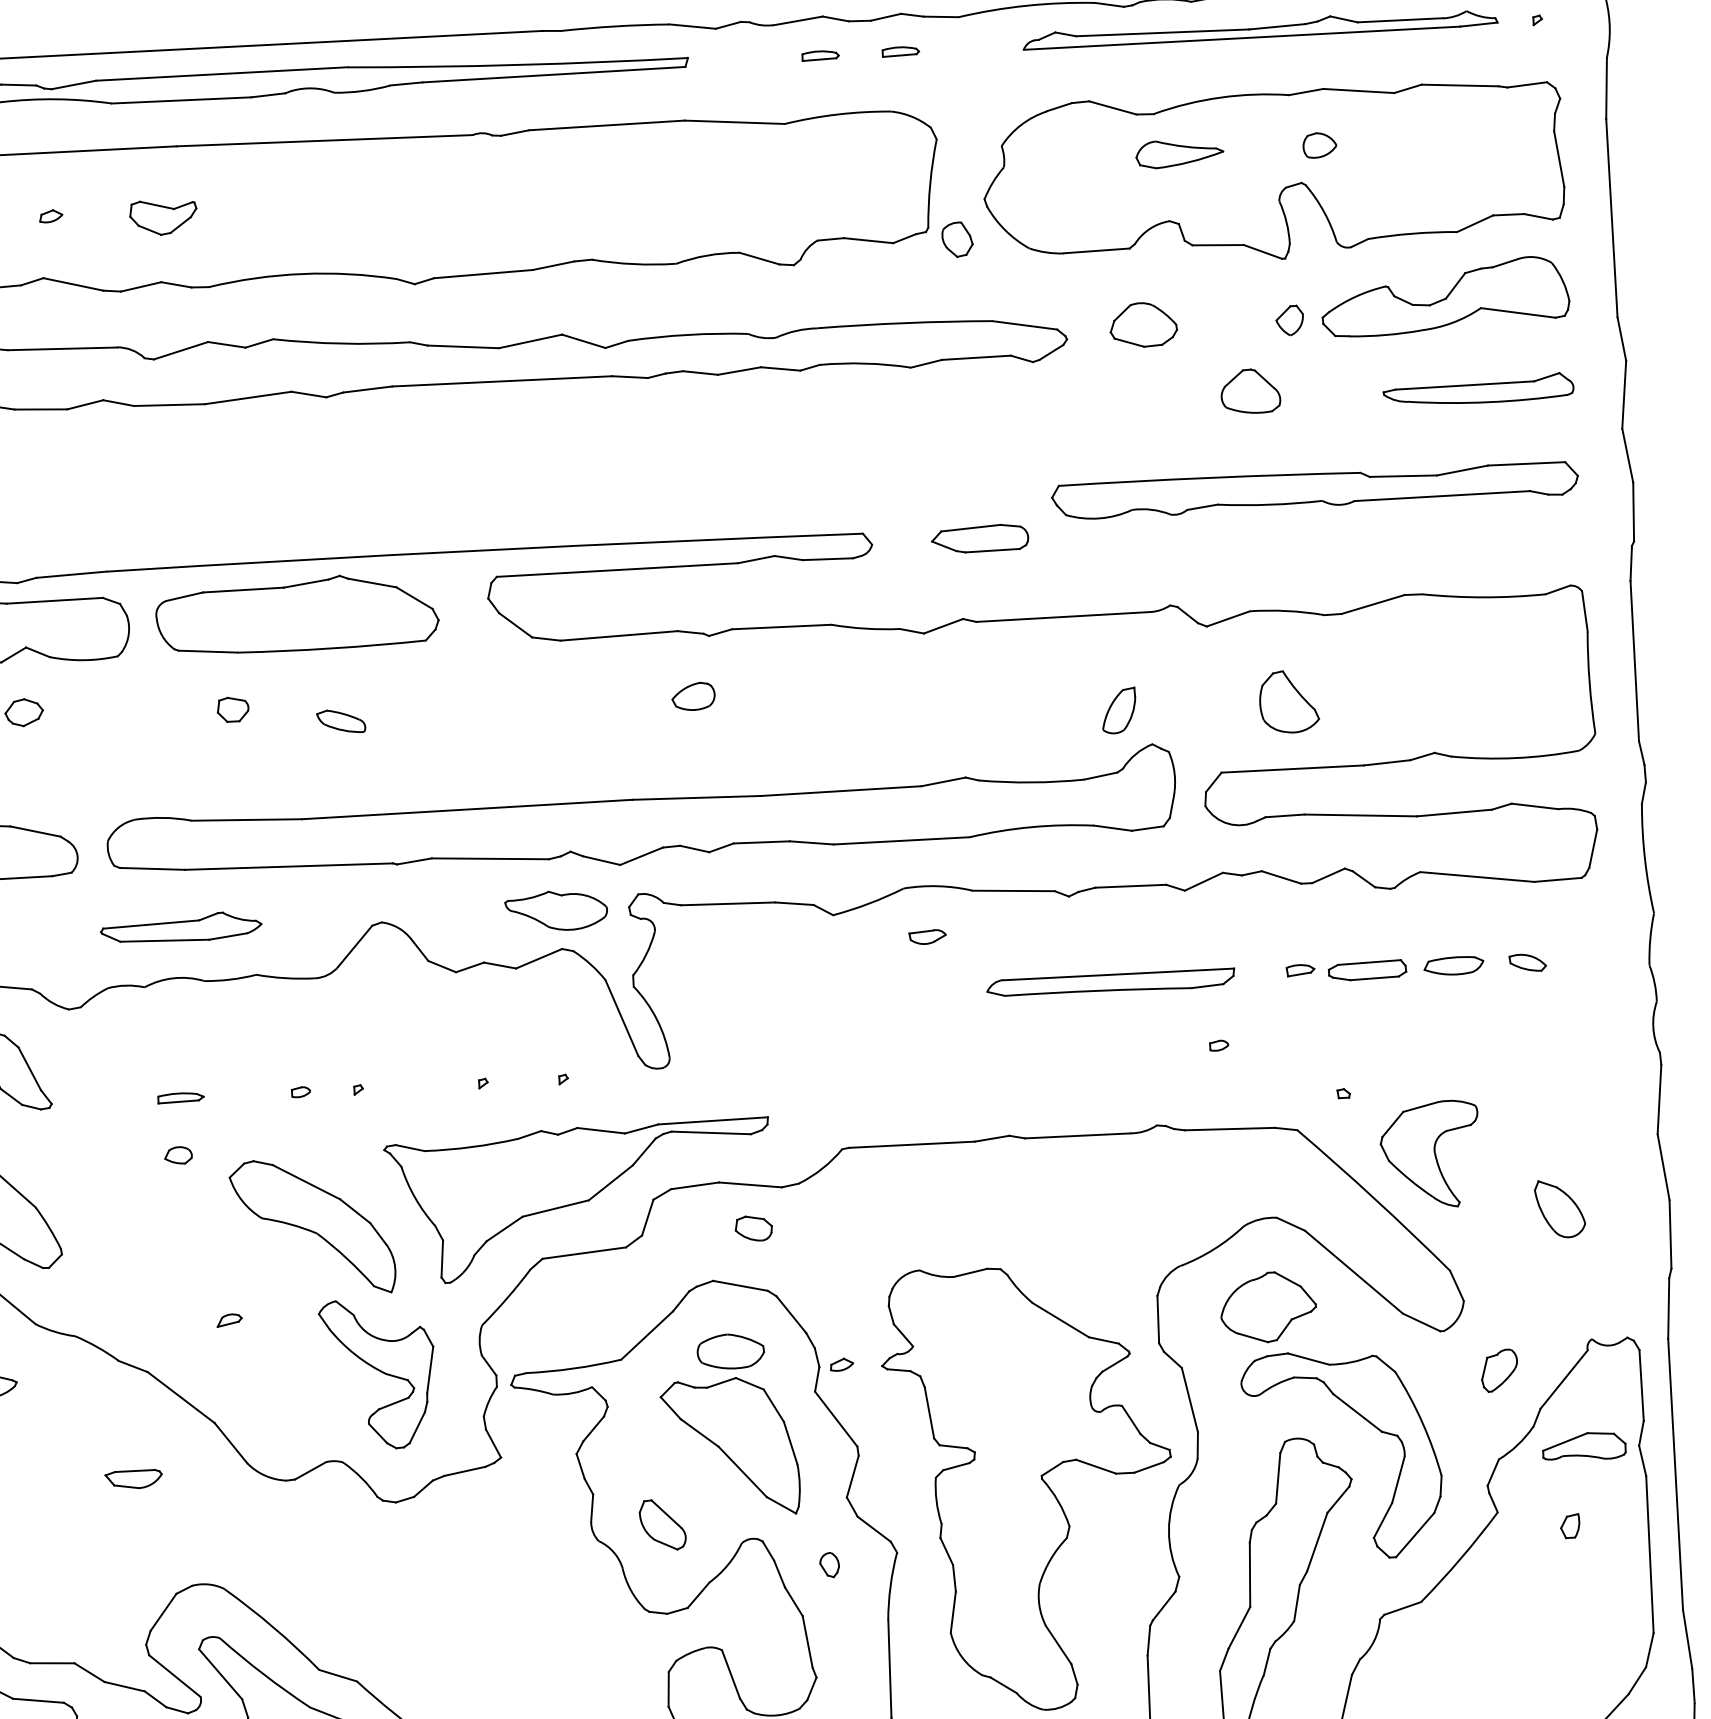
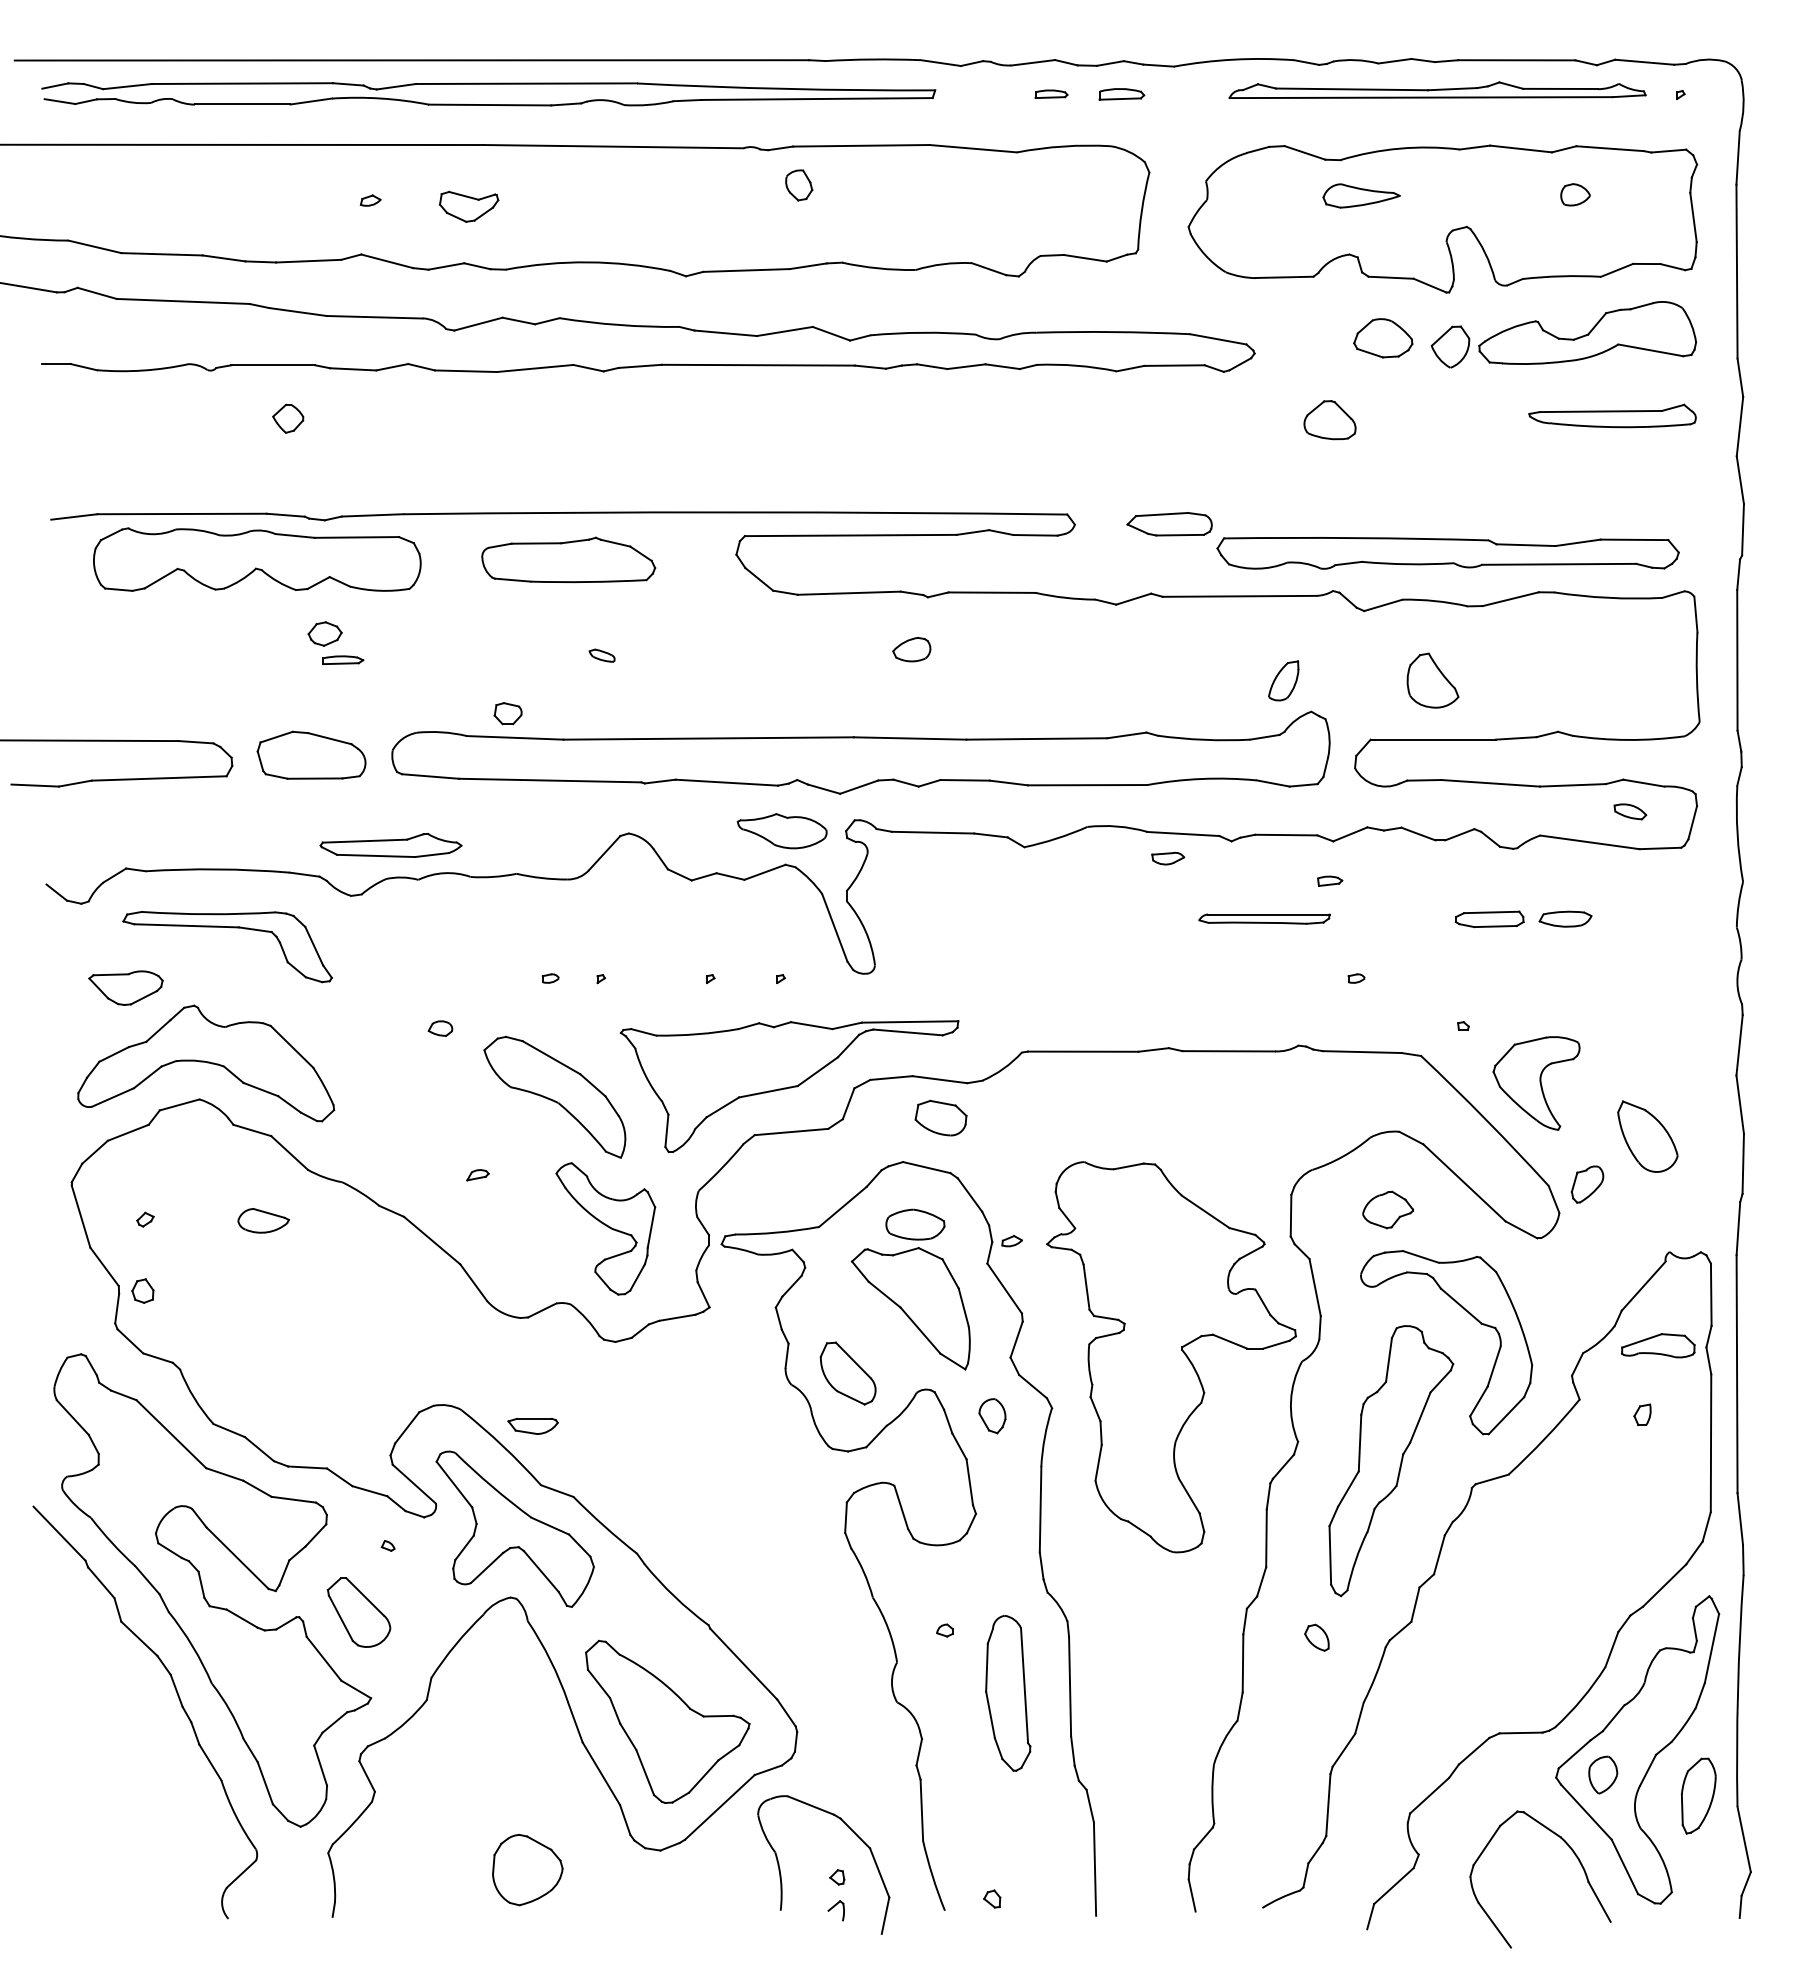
part: (900, 50) -> (1121, 93), size x1.4
part: (1319, 144) -> (1575, 194), moved
part: (957, 239) -> (799, 185), moved
part: (1289, 320) -> (1450, 346), size x1.6
part: (1143, 325) -> (1383, 338), moved
part: (1250, 391) -> (1329, 420), moved
part: (1314, 490) -> (1447, 553), moved
part: (297, 613) -> (568, 559), size x0.7
part: (232, 709) -> (507, 713), moved
part: (340, 721) -> (601, 655), size x0.6
part: (180, 928) -> (390, 845), moved
part: (928, 936) -> (1168, 858), moved
part: (1527, 962) -> (1630, 811), moved
part: (1300, 969) -> (1330, 880), moved
part: (1110, 982) -> (1264, 918), size x0.6
part: (181, 1097) -> (343, 659), moved
part: (1559, 1208) -> (1647, 1136), size x1.4
part: (753, 1227) -> (940, 1117), size x1.6
part: (1267, 1306) -> (1387, 1209), size x0.6
part: (1499, 1370) -> (1587, 1184), moved
part: (133, 1478) -> (532, 1425), moved
part: (662, 1525) -> (847, 1373), size x1.4
part: (829, 1564) -> (992, 1415), size x1.6

